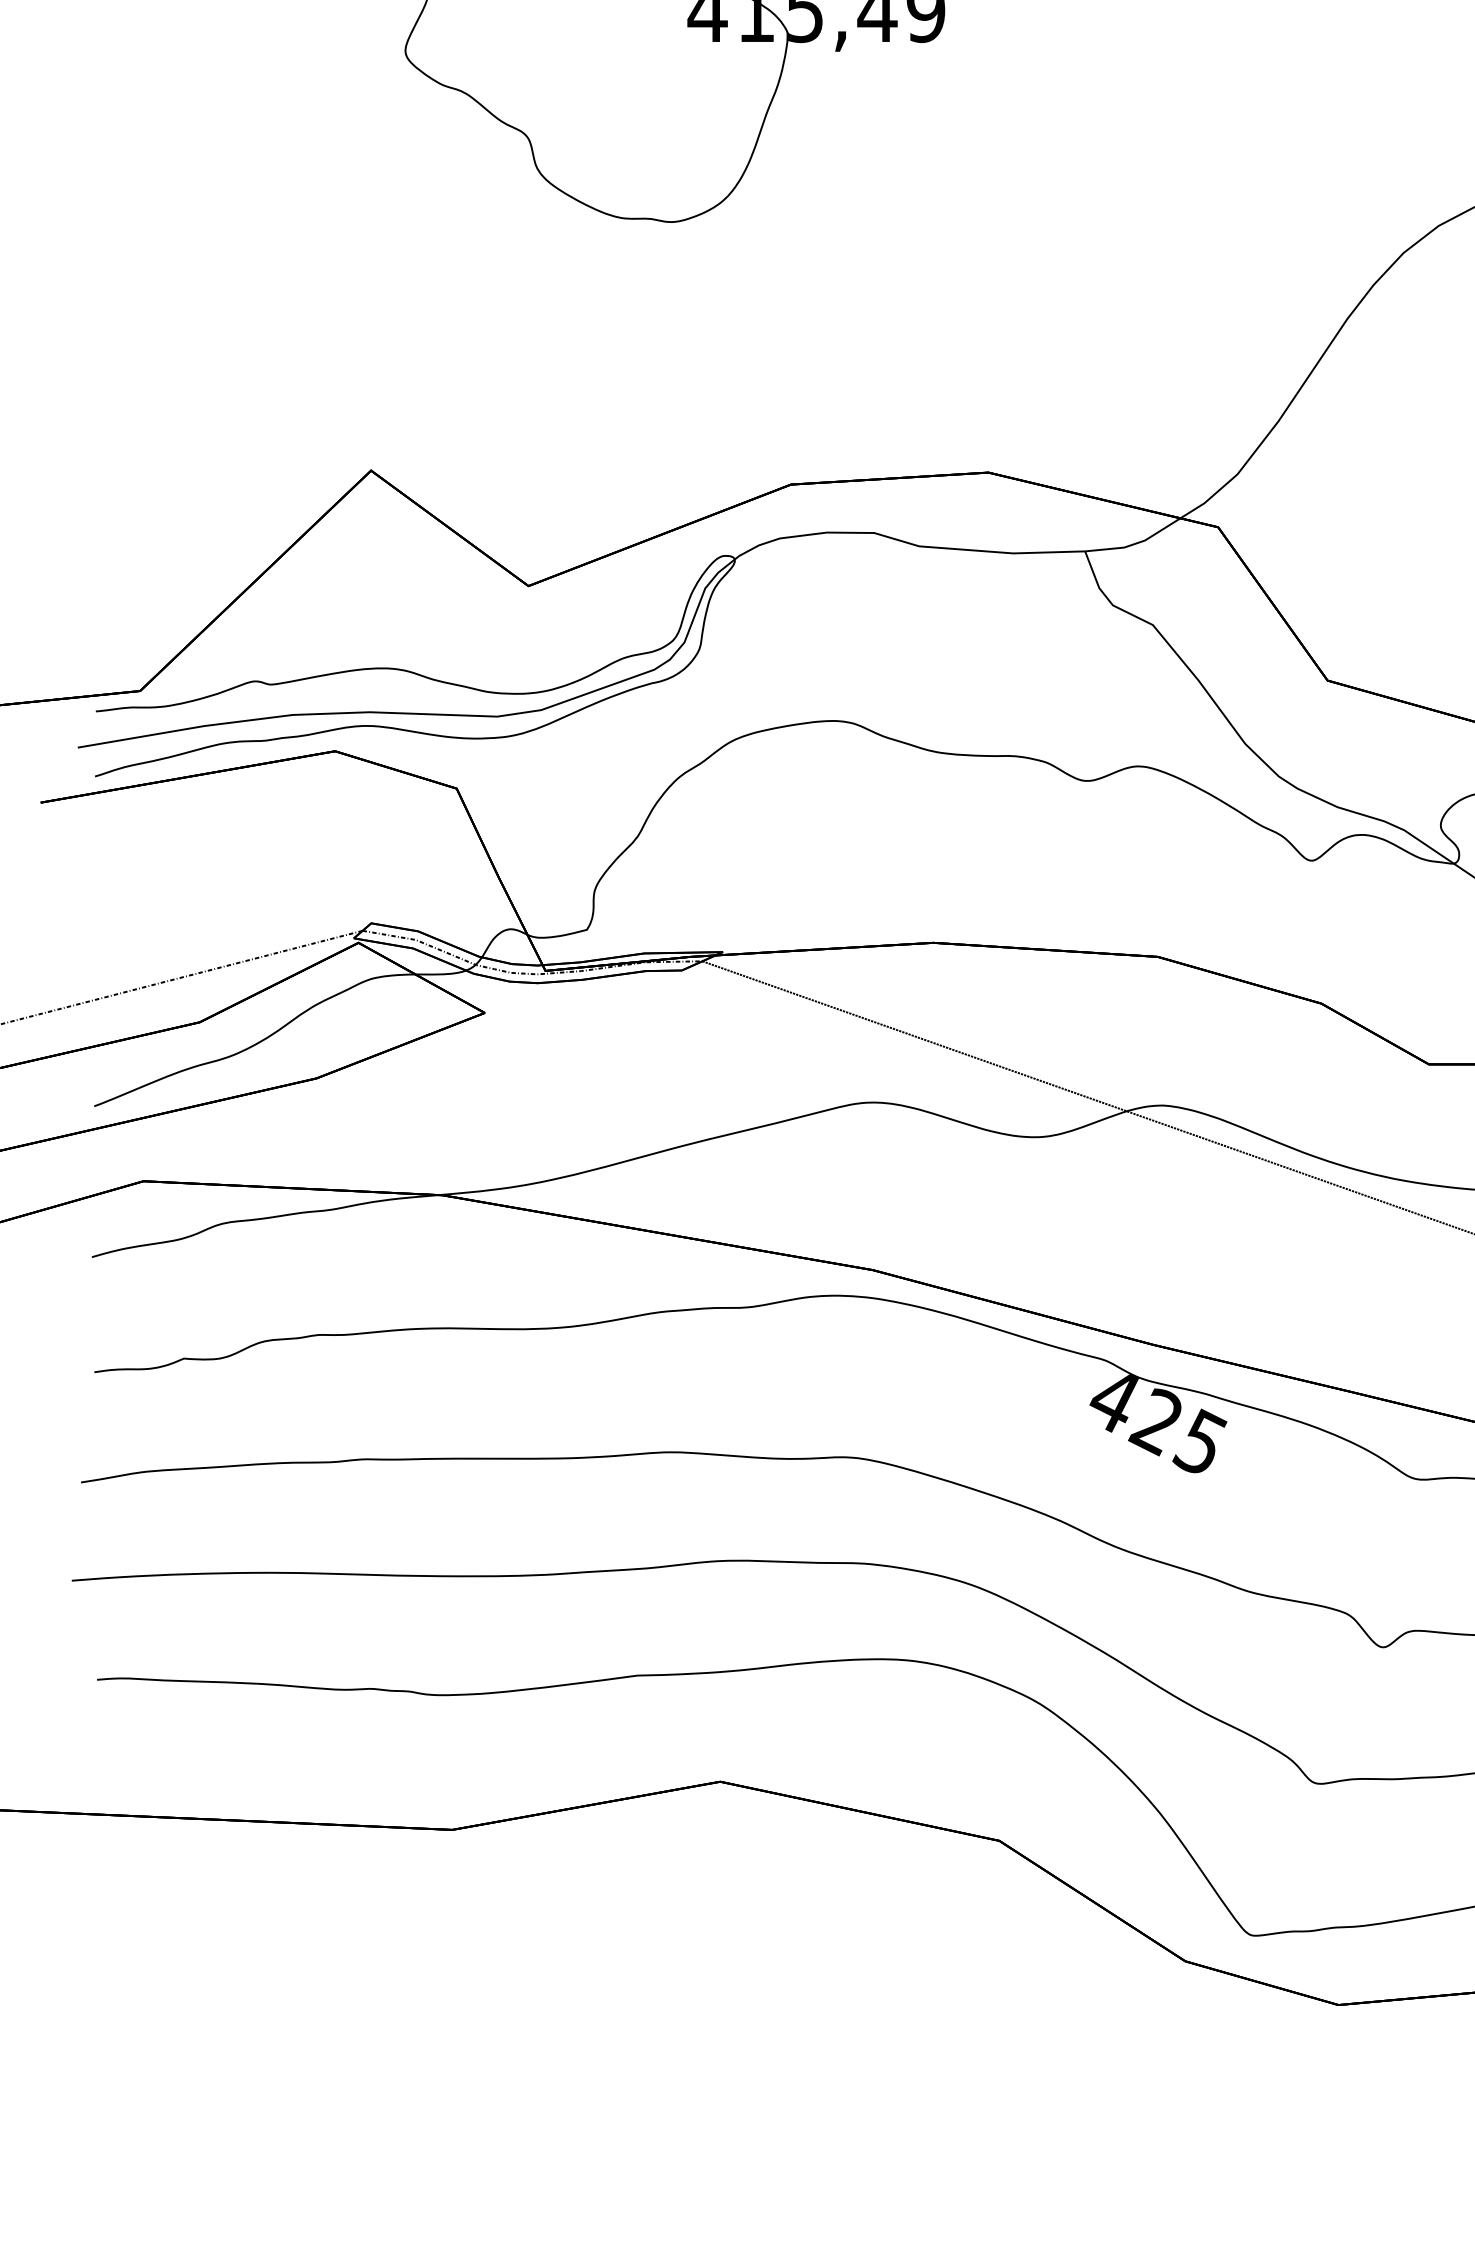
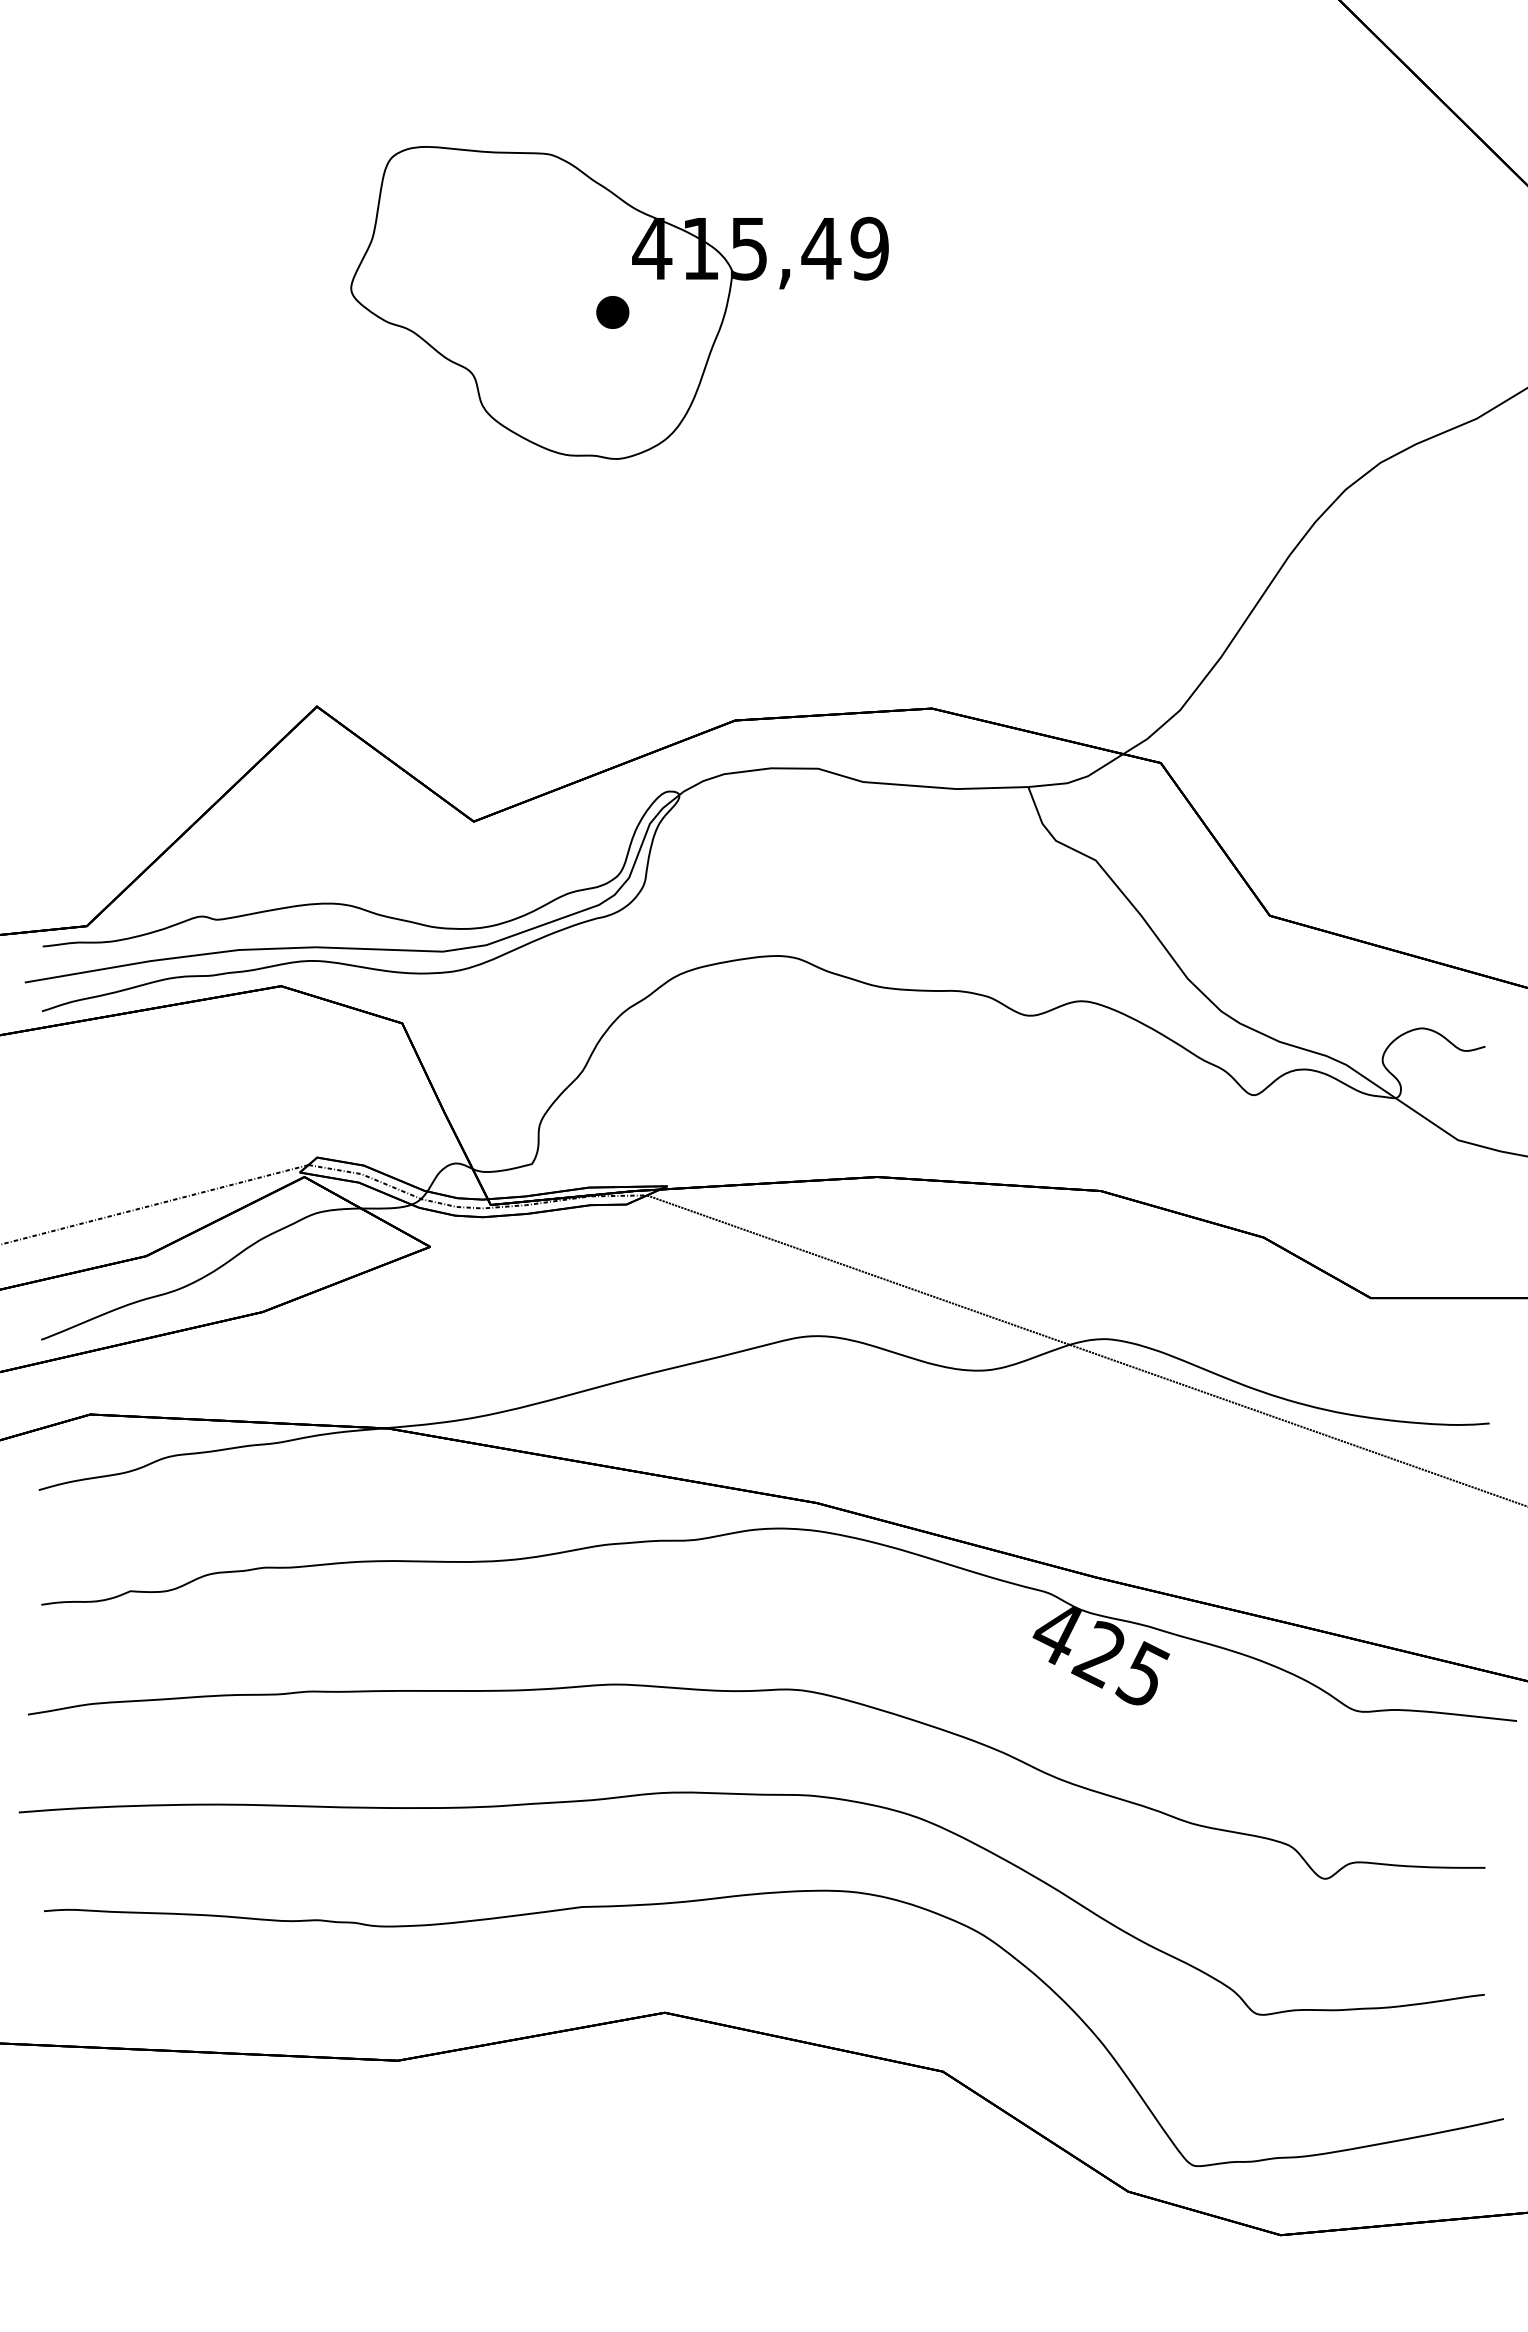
part: (667, 75) -> (612, 312), added

